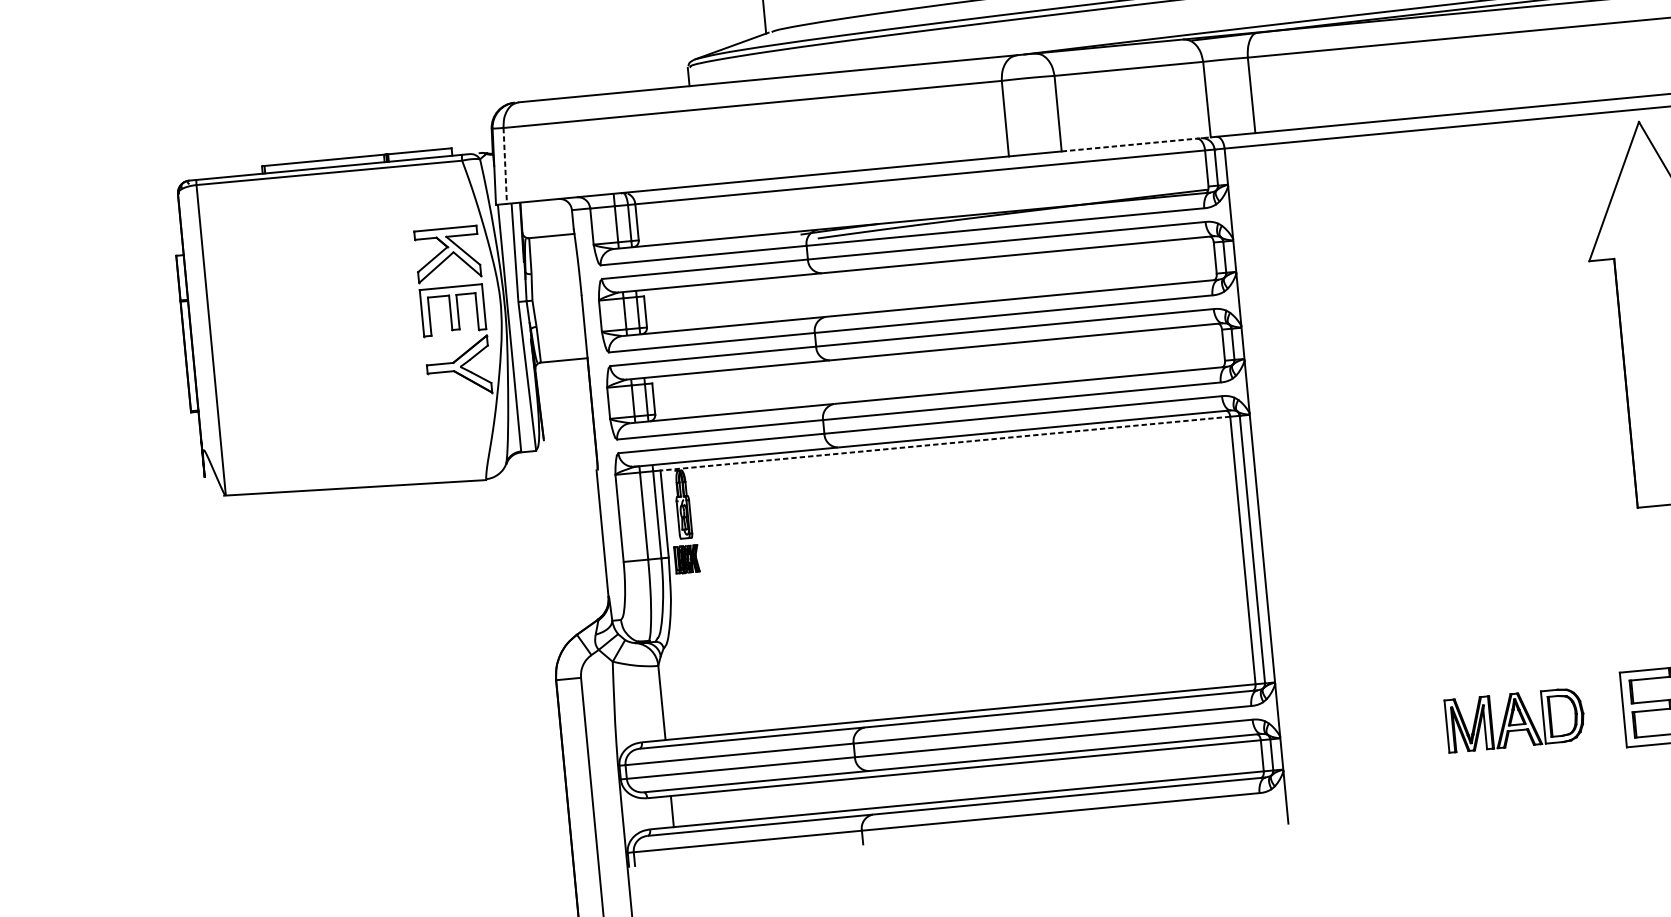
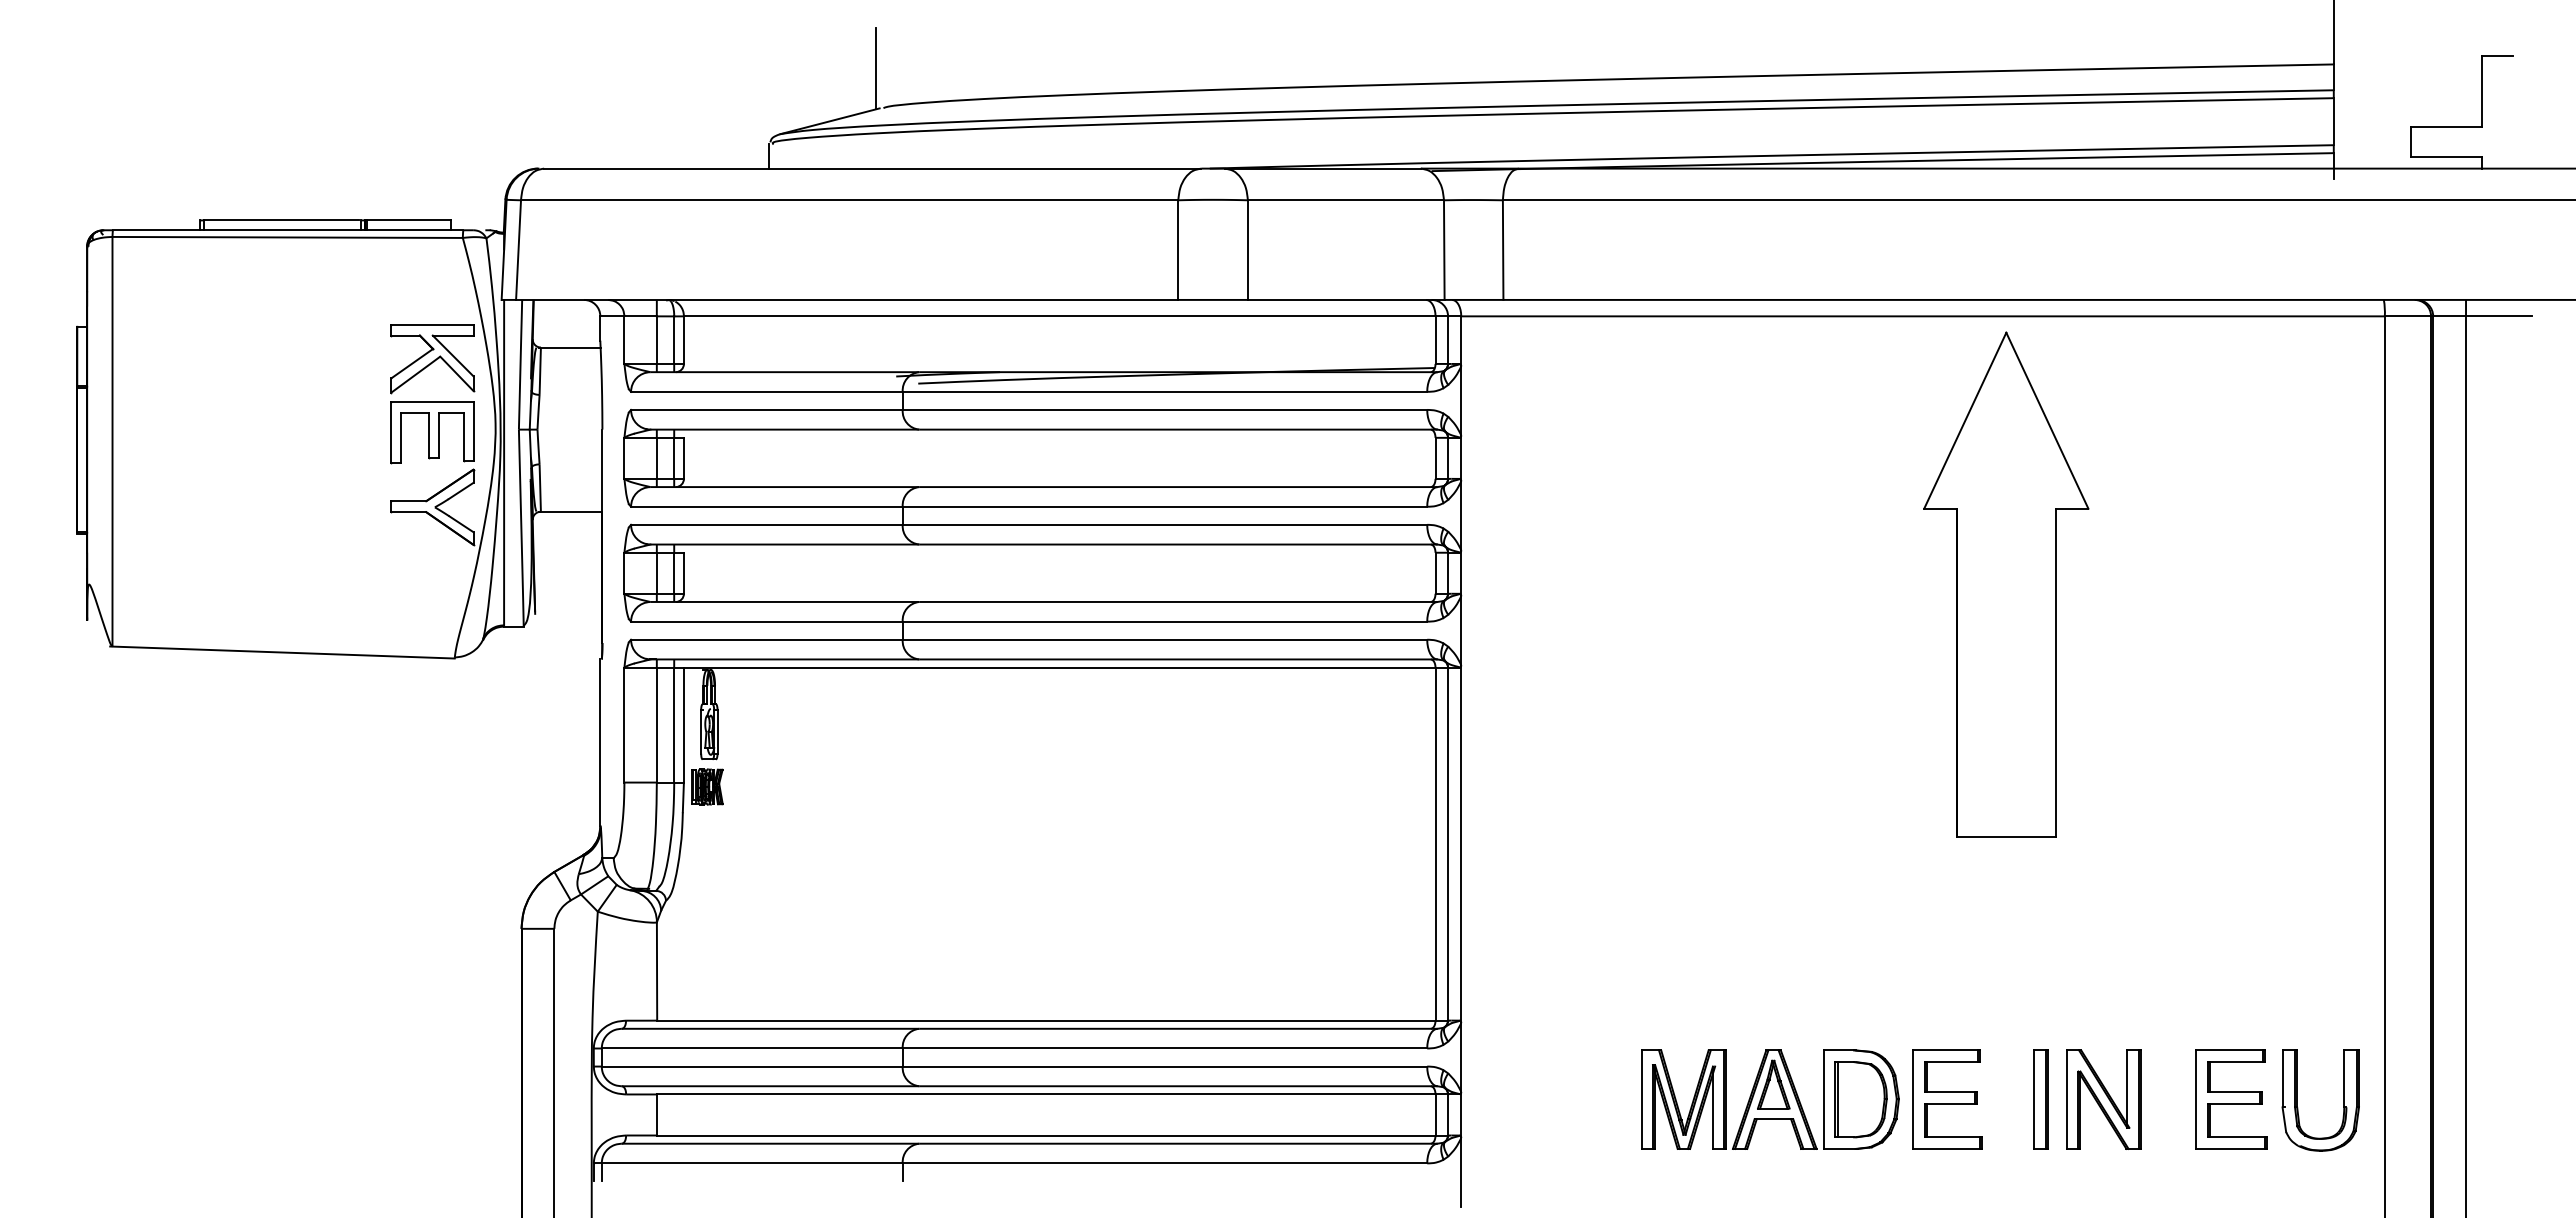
line: (1136, 144) -> (1346, 299), dashed -> solid
line: (505, 166) -> (518, 250), dashed -> solid
line: (945, 443) -> (1059, 667), dashed -> solid
part: (1515, 720) -> (1770, 1099), size x1.43

